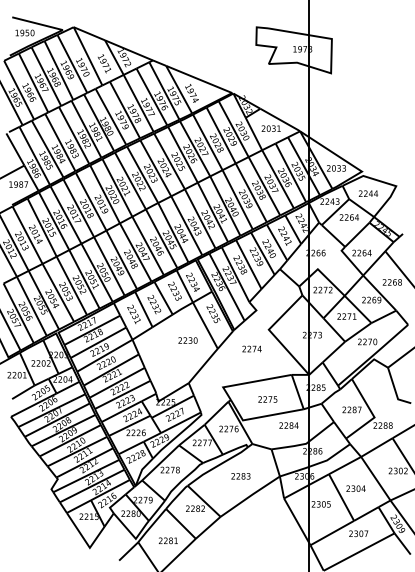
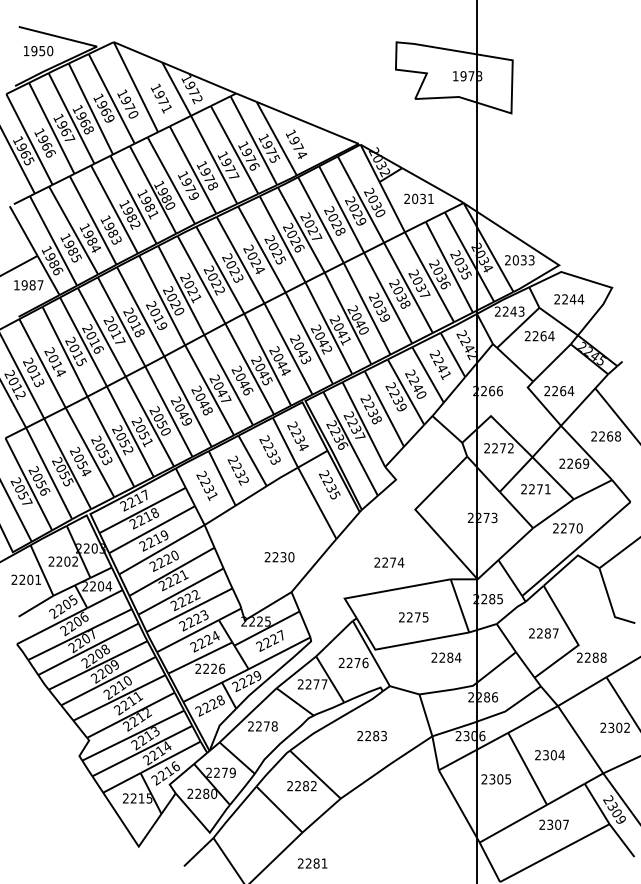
text: (187, 340) -> (278, 557), moved
text: (251, 348) -> (388, 561), moved
text: (167, 540) -> (311, 863), moved

